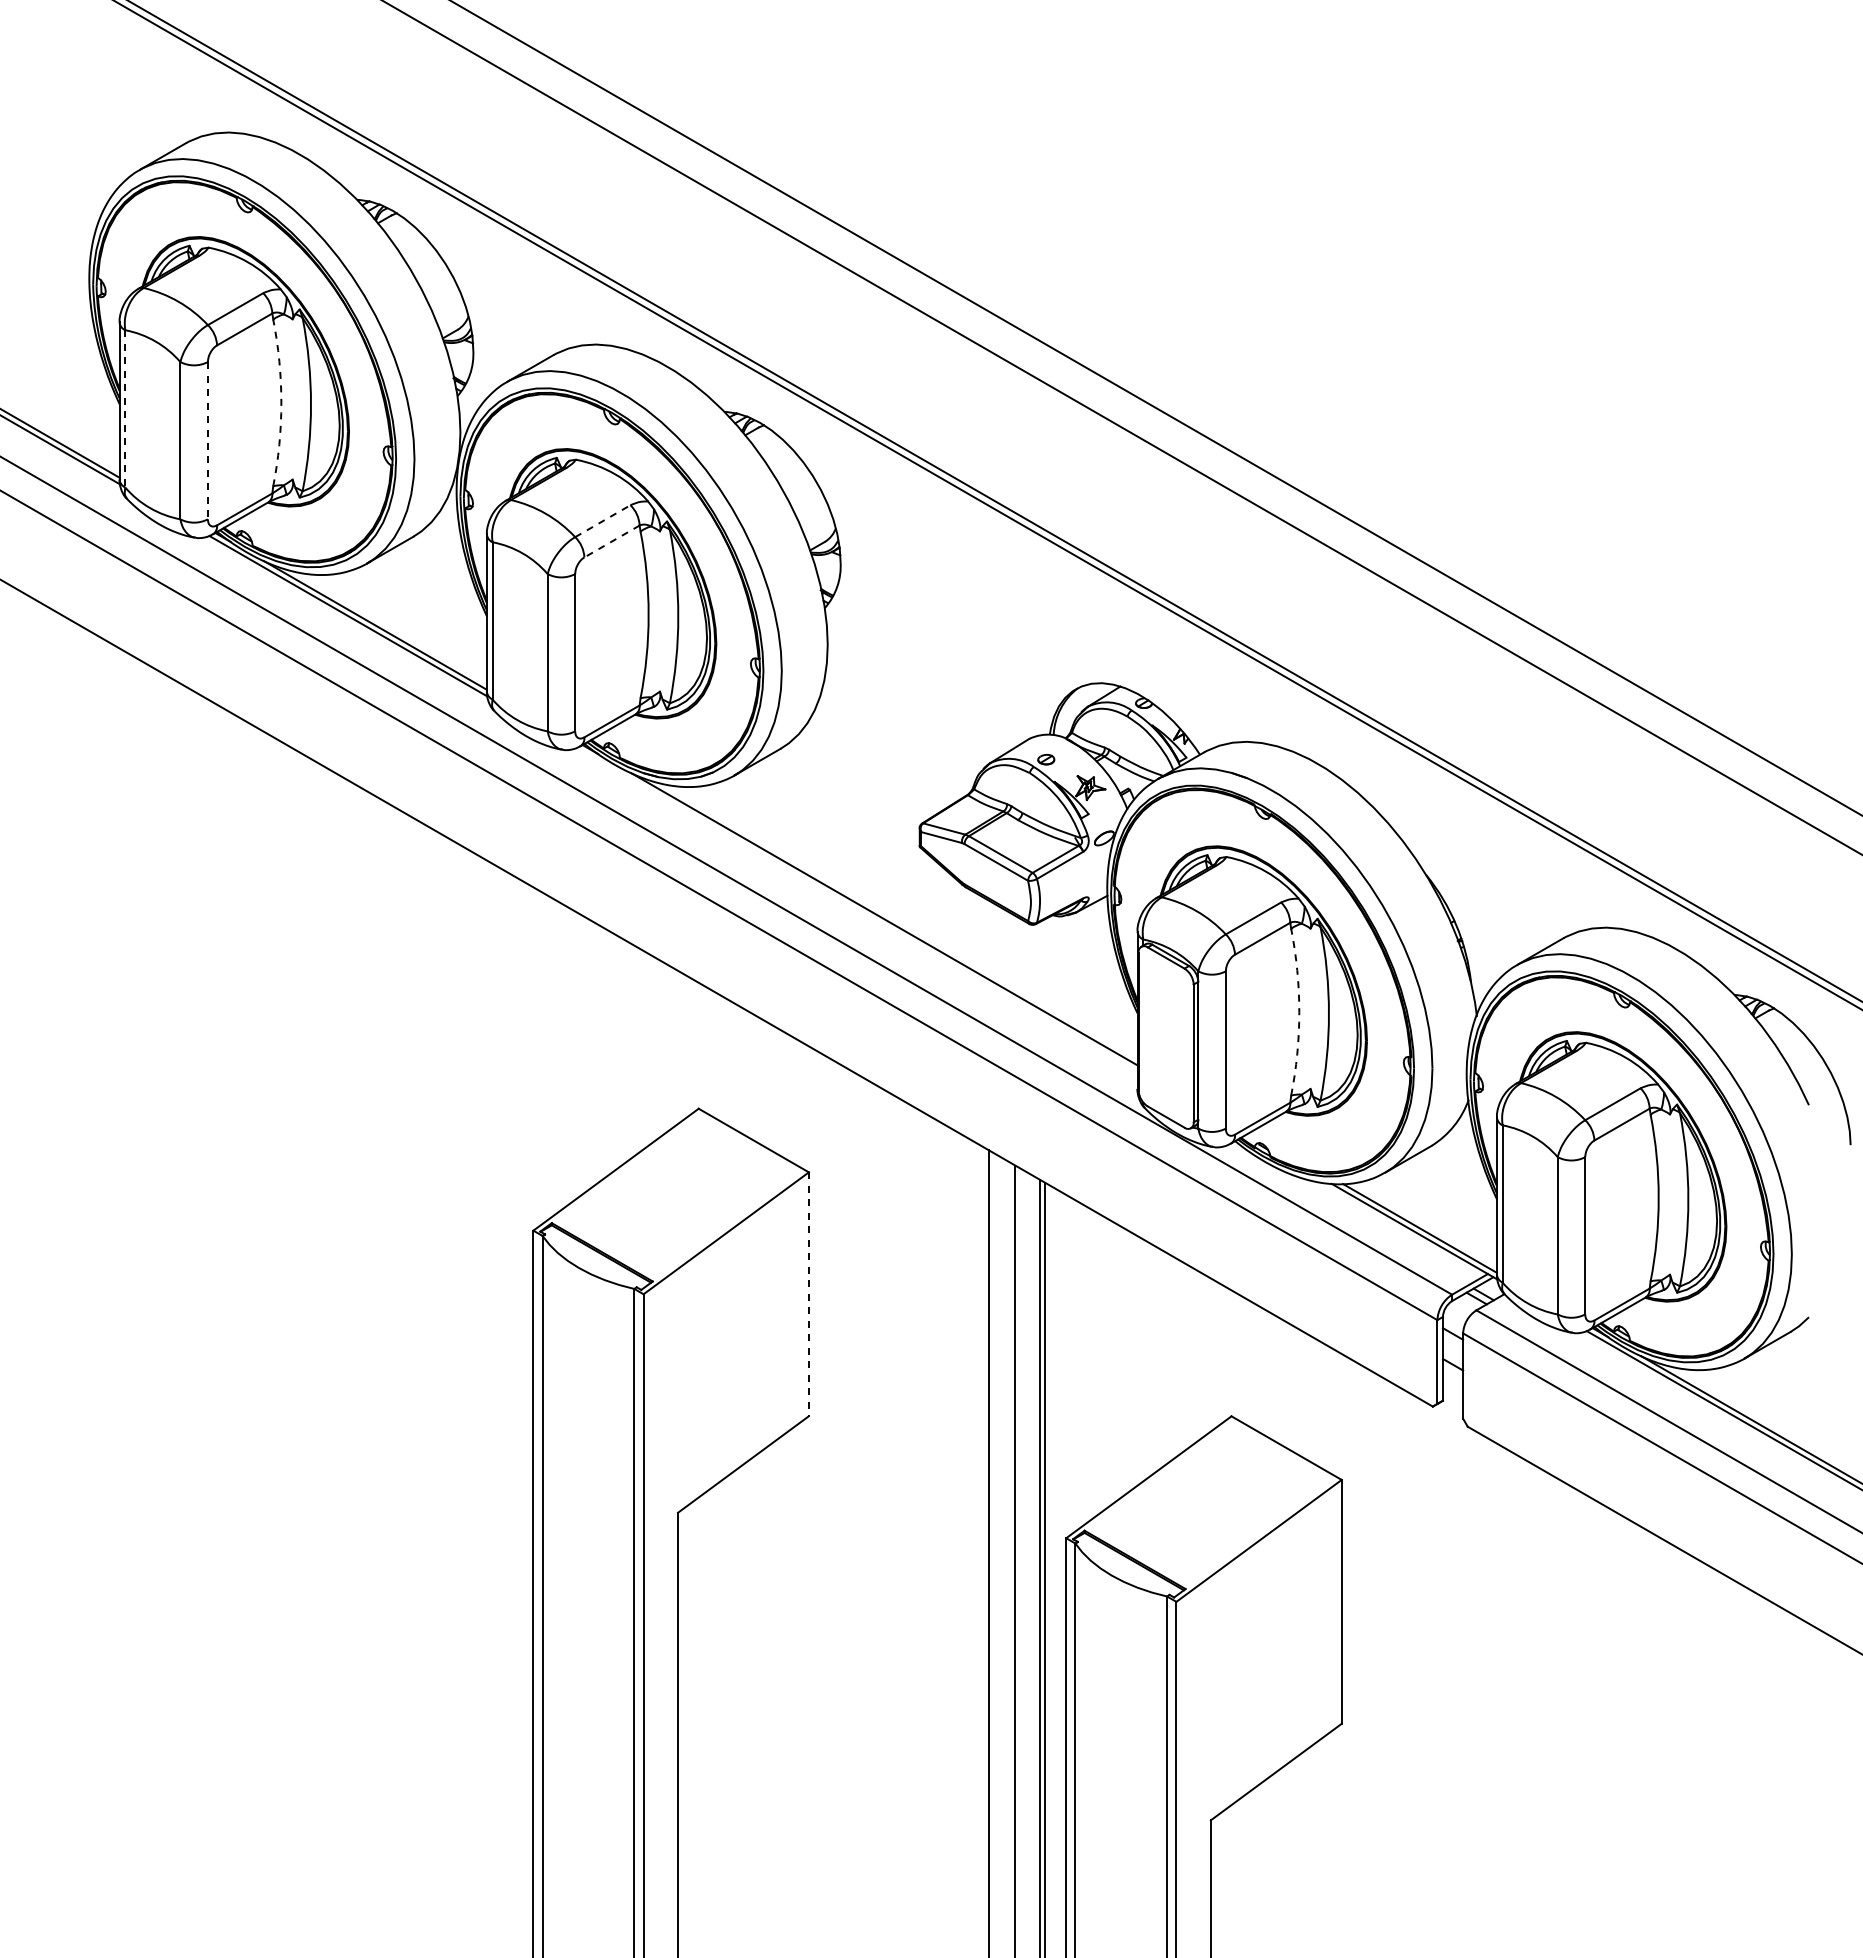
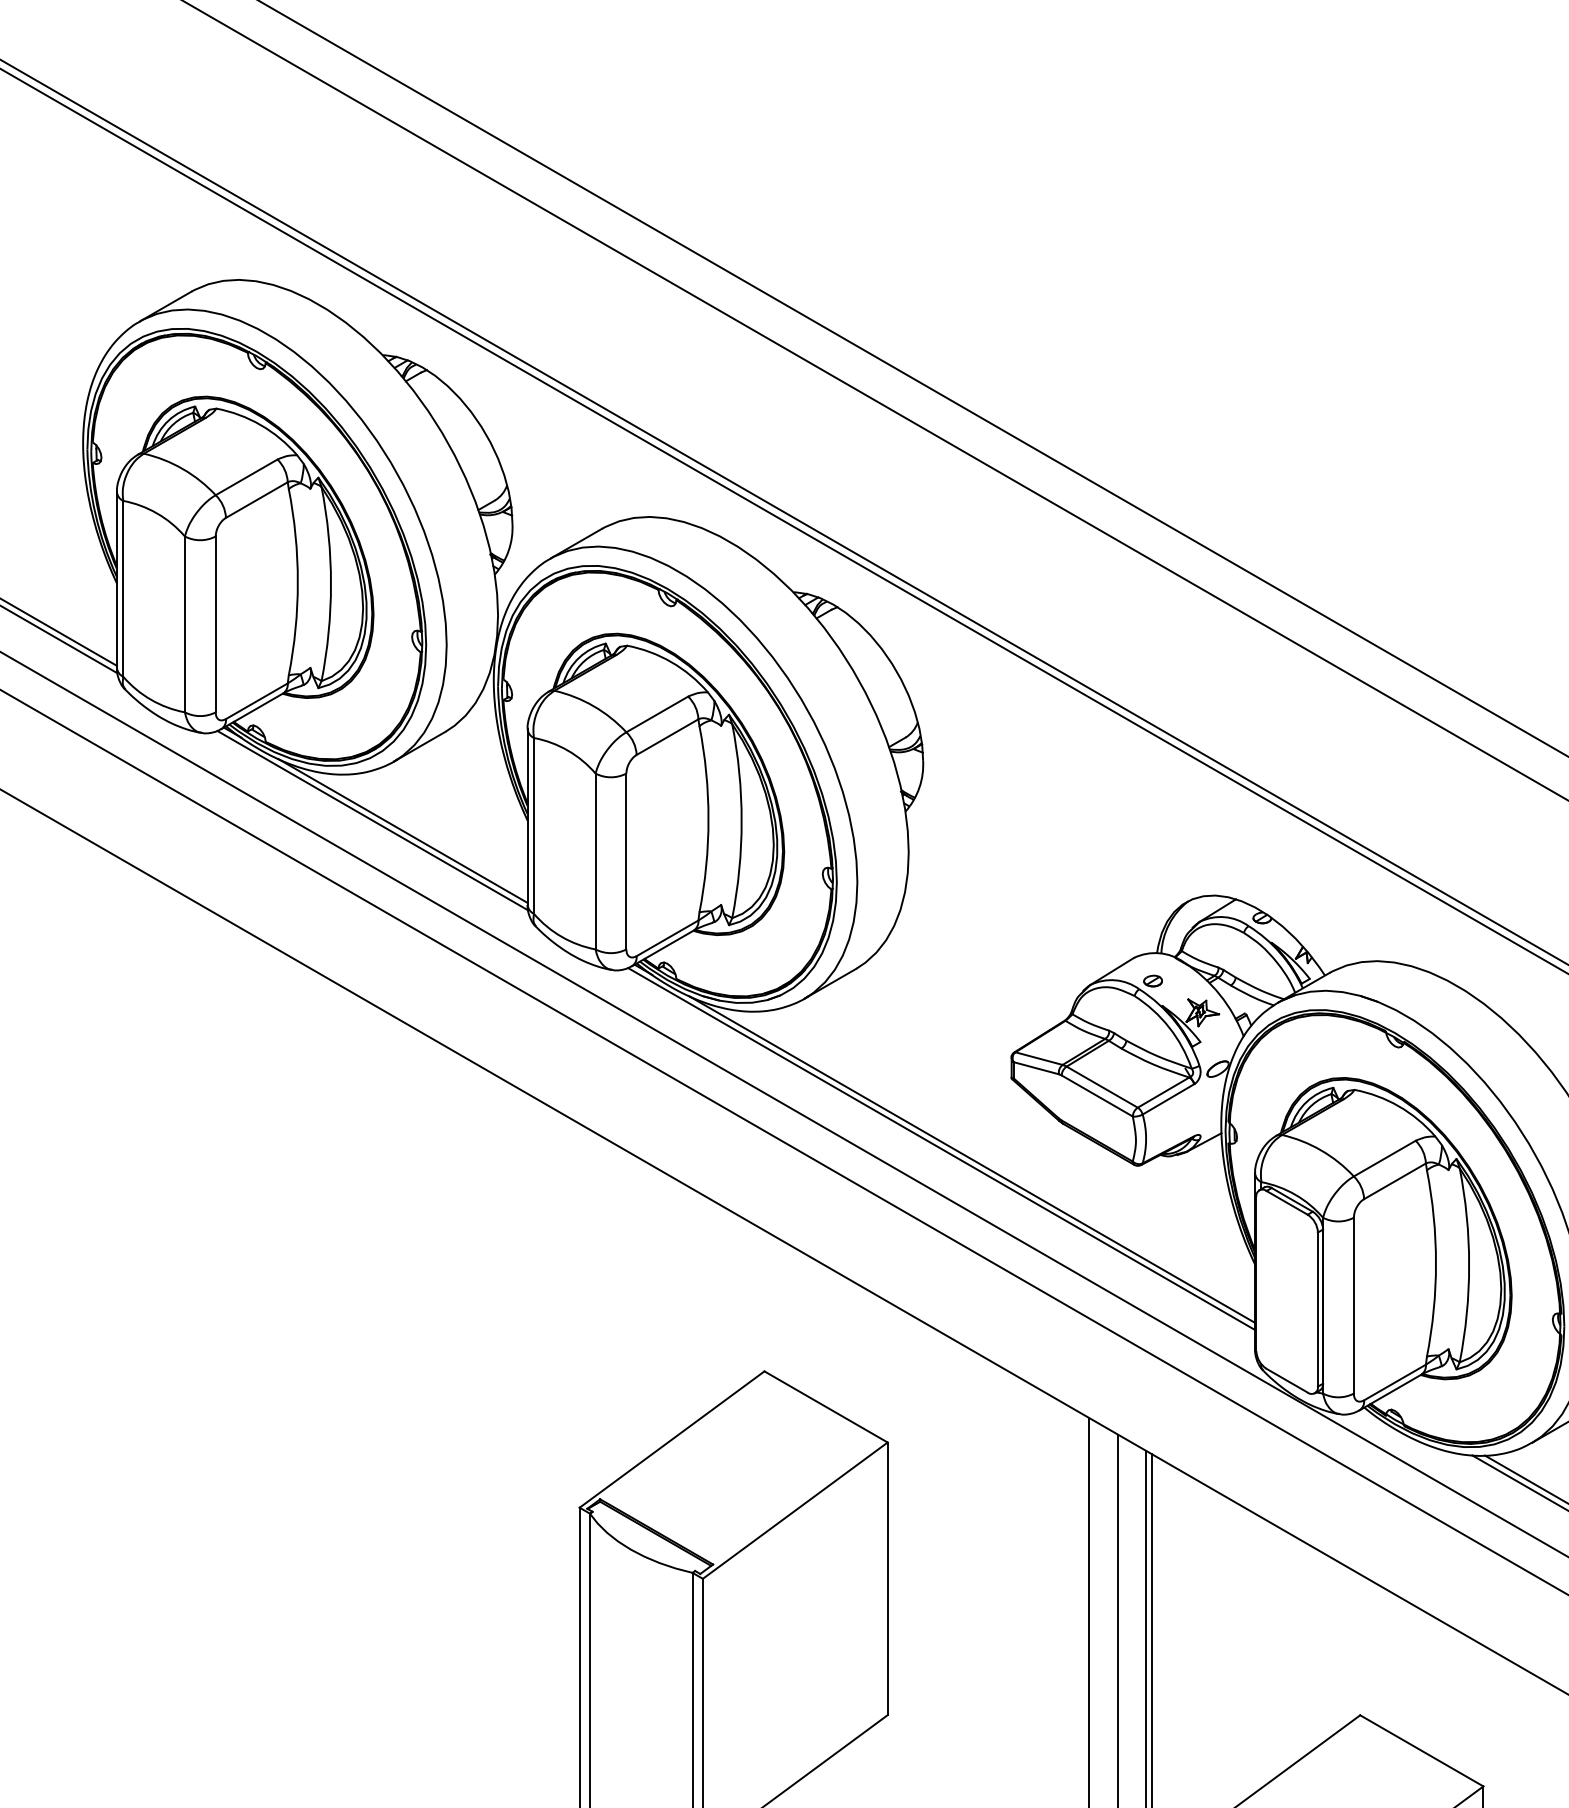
arc: (281, 402) -> (297, 581), dashed -> solid
line: (125, 408) -> (123, 588), dashed -> solid
line: (207, 440) -> (215, 624), dashed -> solid
line: (602, 521) -> (656, 714), dashed -> solid
line: (612, 541) -> (668, 737), dashed -> solid
line: (856, 909) -> (940, 1148), added
arc: (1299, 1012) -> (1436, 1263), dashed -> solid
line: (808, 1294) -> (887, 1579), dashed -> solid

